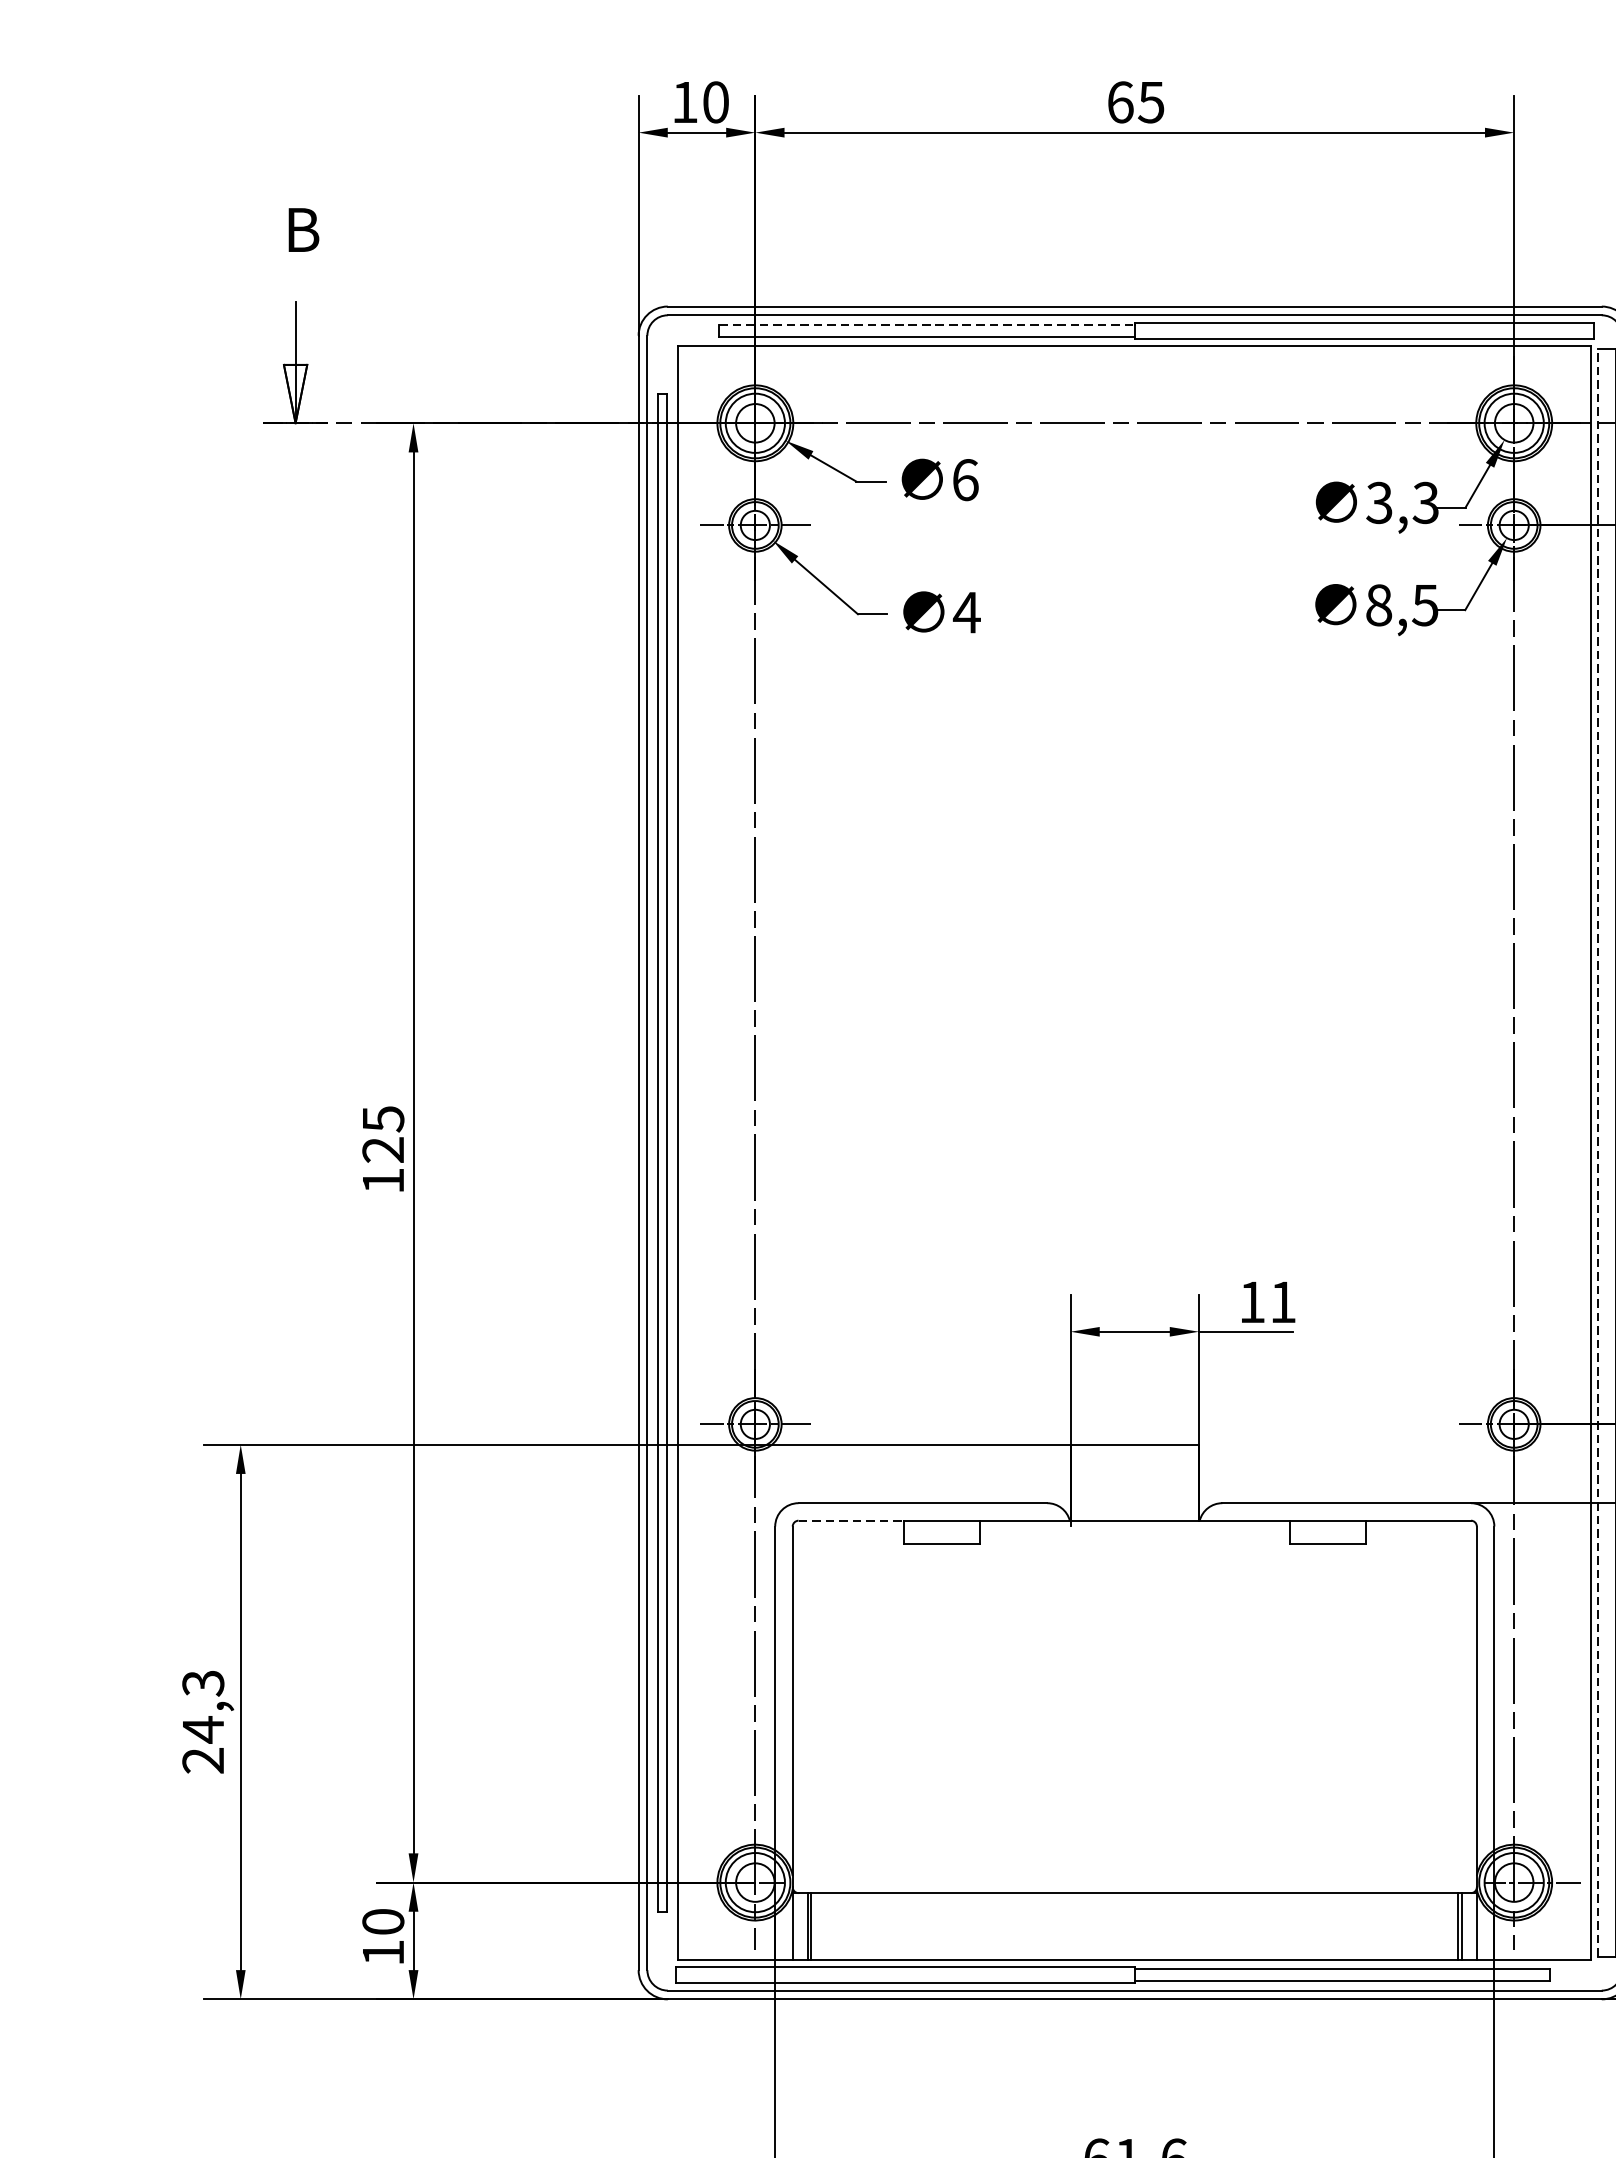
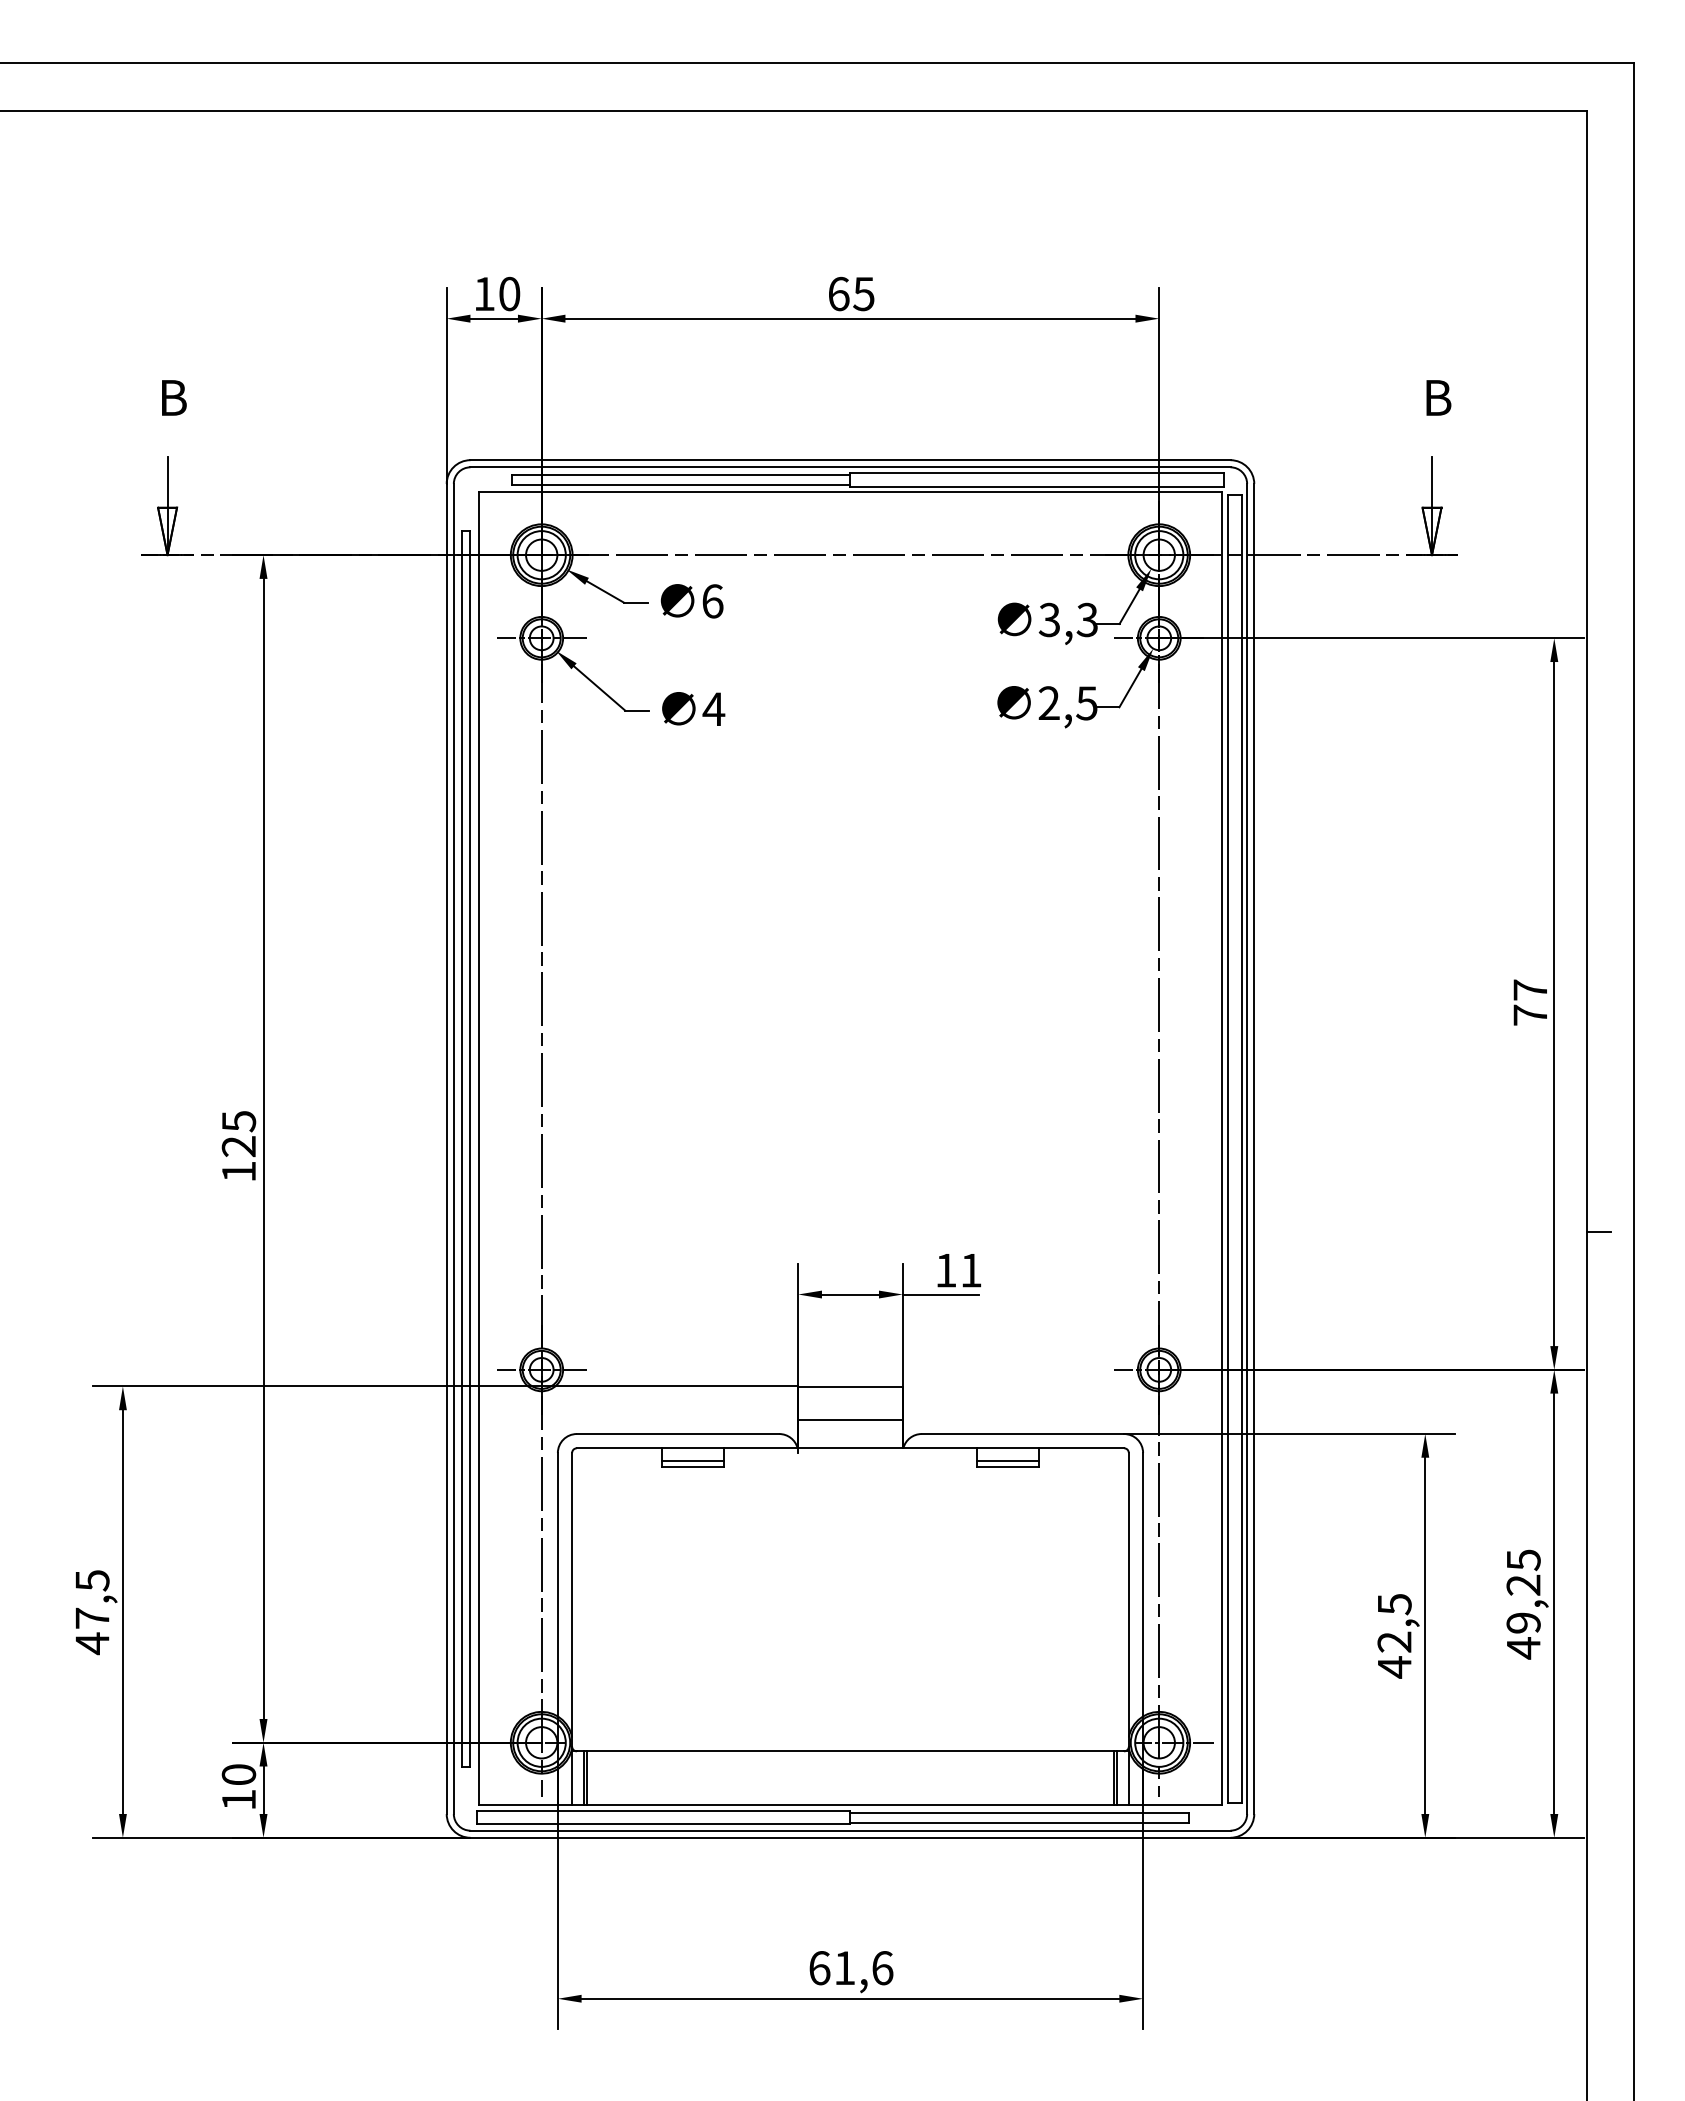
line: (927, 325) -> (681, 475), dashed -> solid
text: (1378, 605) -> (1048, 703), 8,5 -> 2,5
line: (1598, 1152) -> (1227, 1148), dashed -> solid
line: (1134, 1485) -> (850, 1419), added
line: (850, 1520) -> (619, 1448), dashed -> solid
line: (941, 1535) -> (693, 1460), added
line: (1327, 1535) -> (1007, 1460), added
text: (203, 1722) -> (92, 1612), 24,3 -> 47,5

